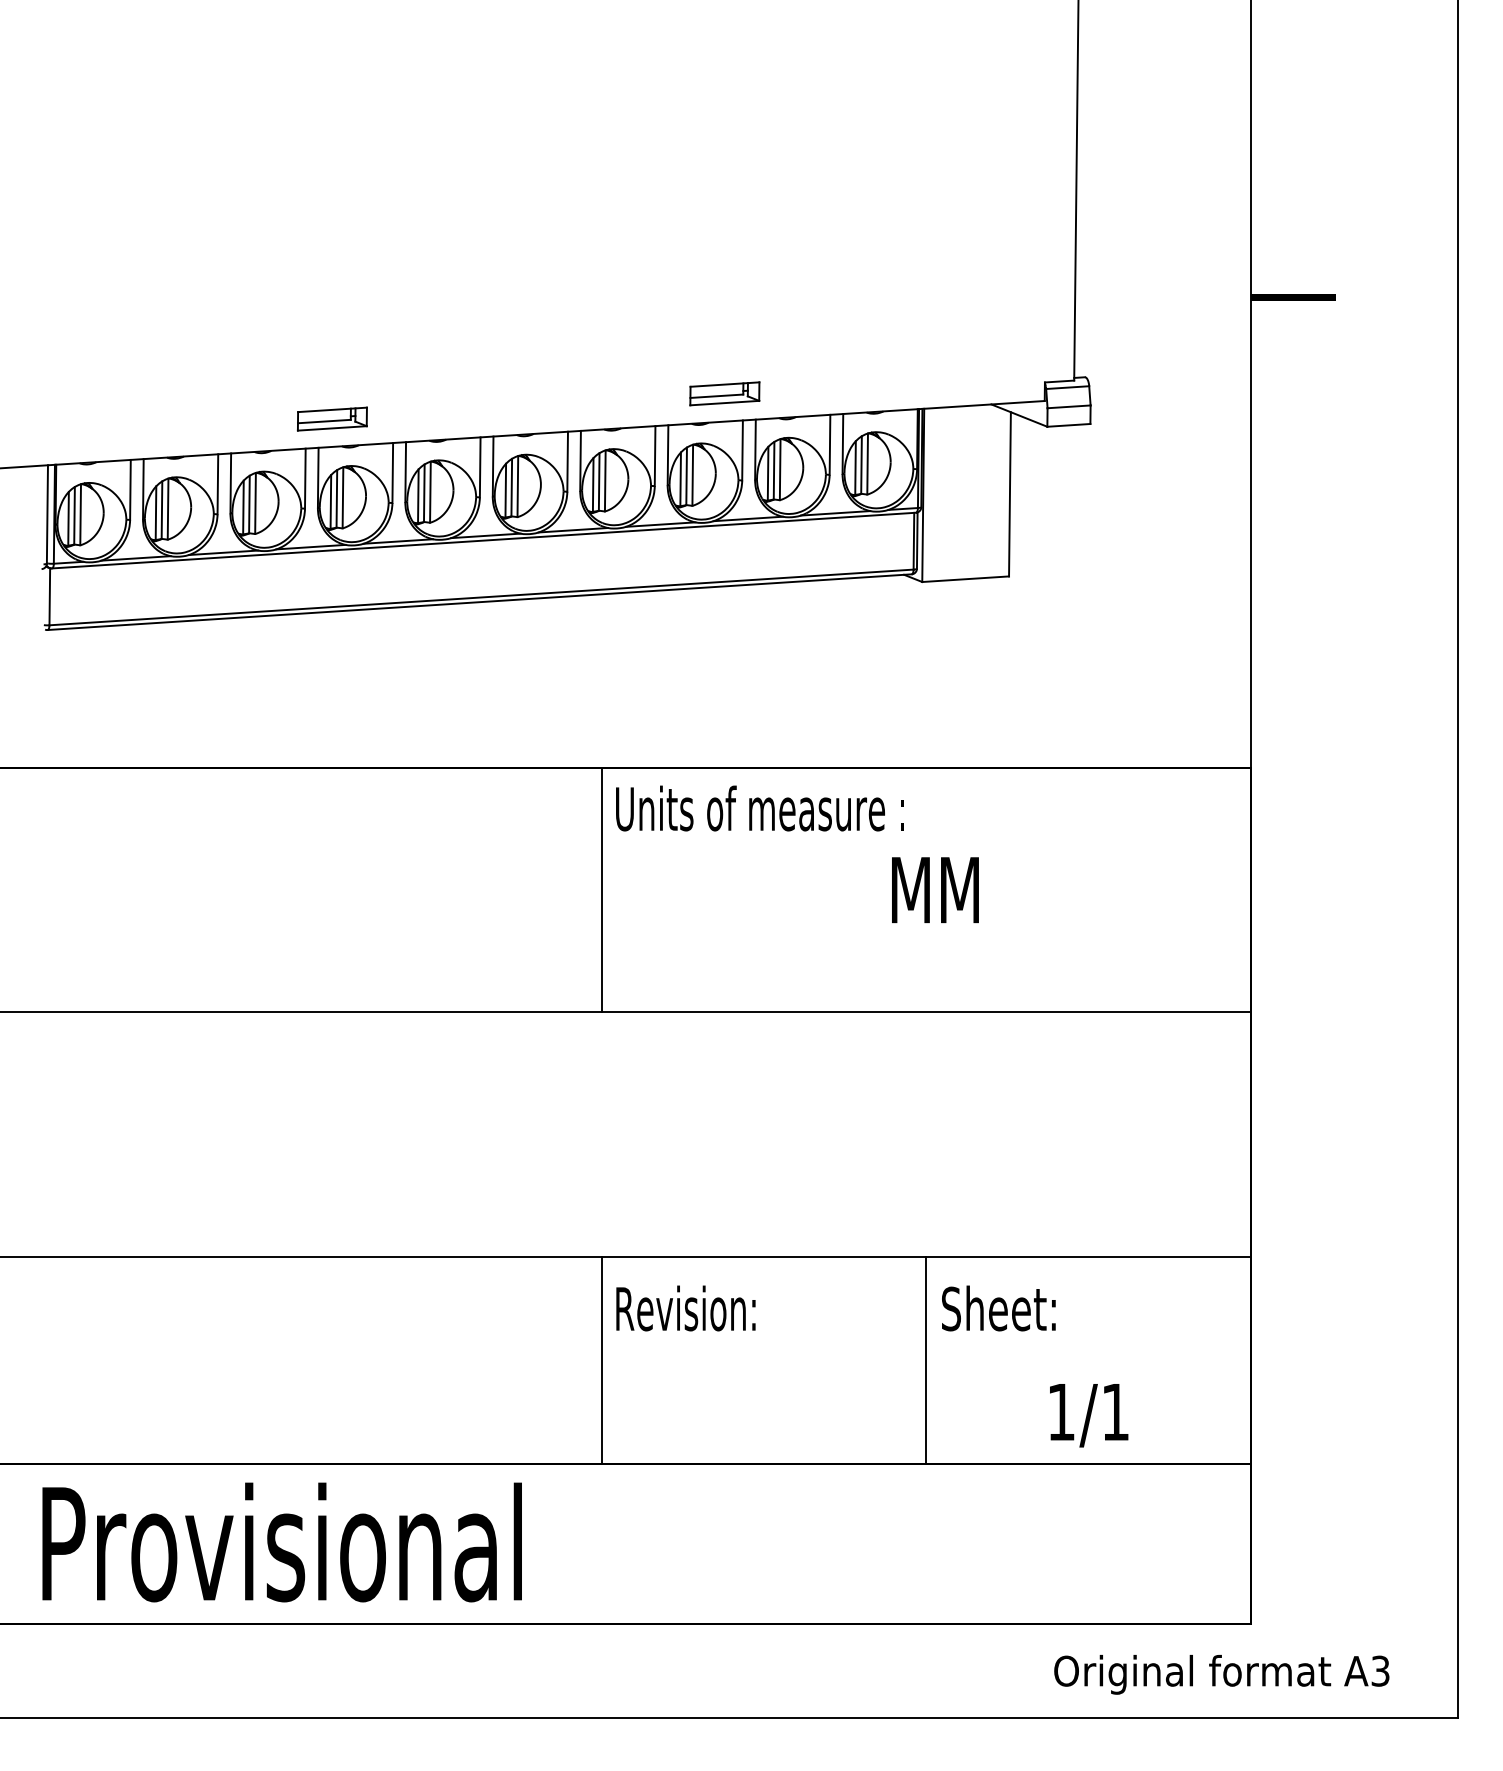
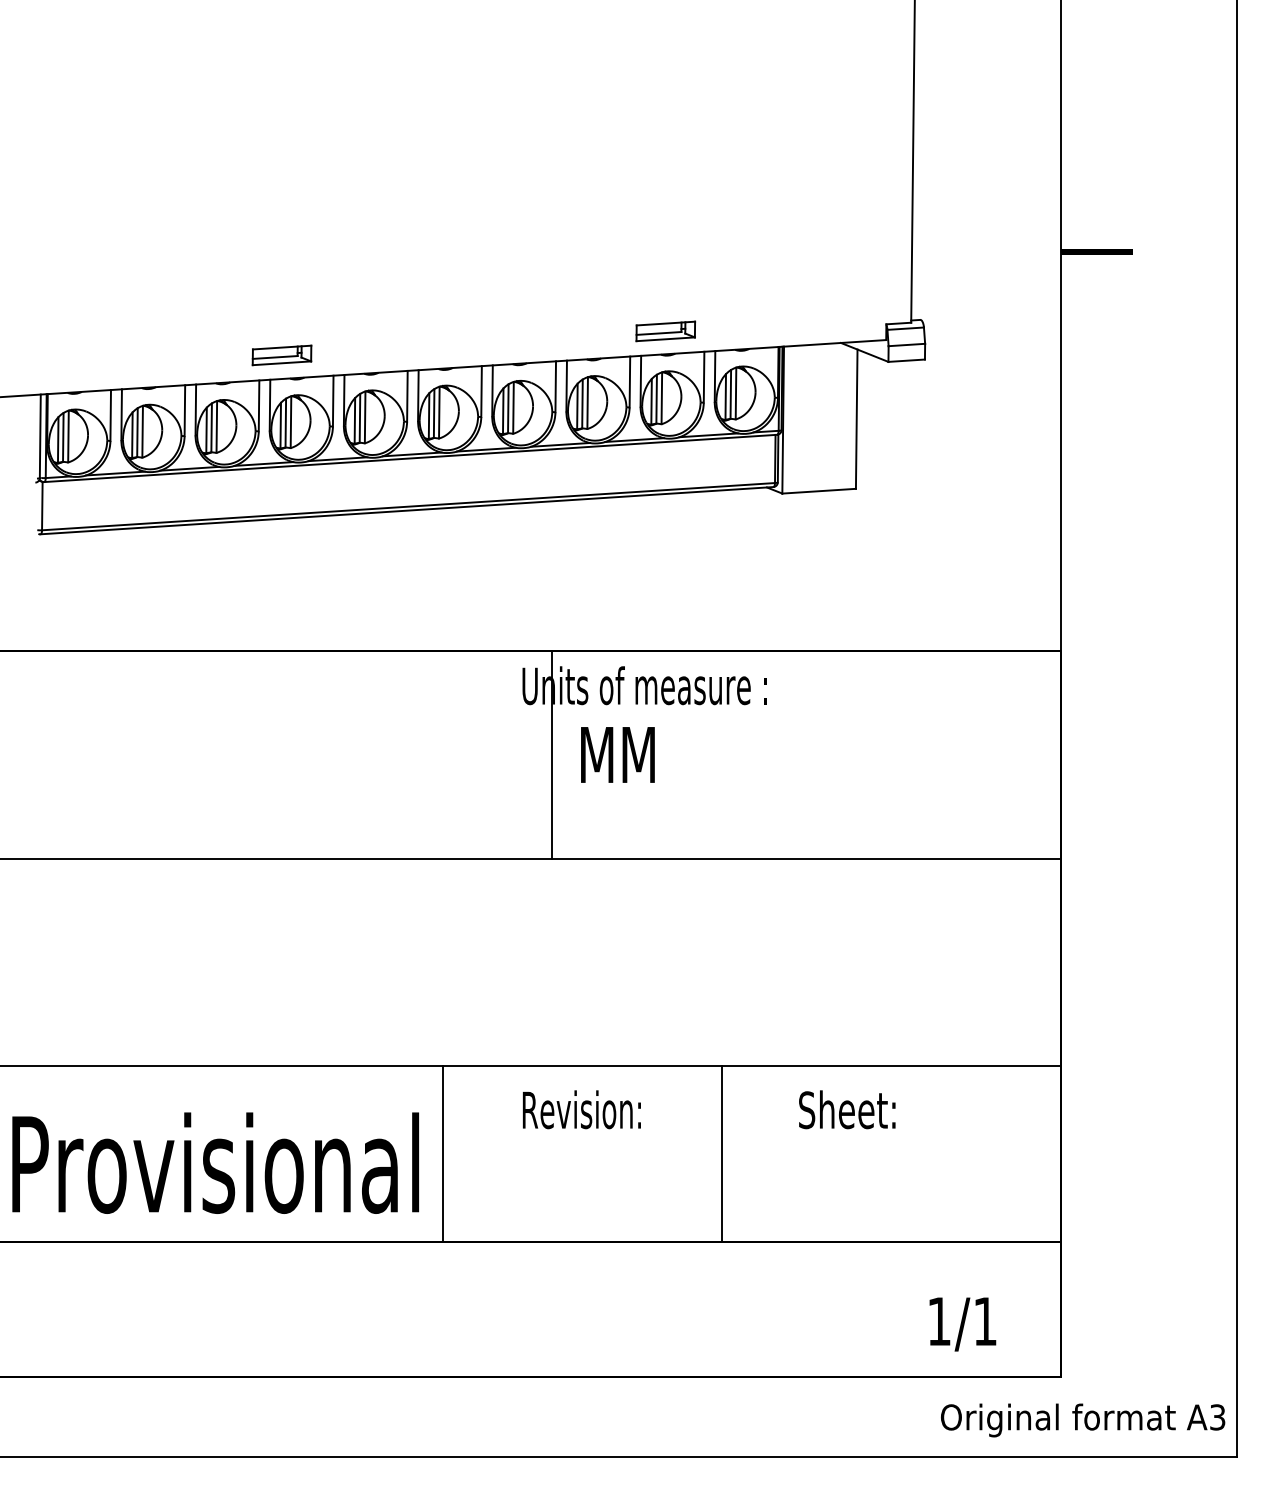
part: (724, 393) -> (665, 331), moved
text: (935, 889) -> (617, 754), moved
line: (601, 890) -> (551, 755), moved
line: (601, 1359) -> (442, 1153), moved
line: (926, 1359) -> (722, 1153), moved
text: (1089, 1415) -> (963, 1324), moved
text: (281, 1542) -> (215, 1163), moved
text: (1221, 1674) -> (1082, 1420), moved

